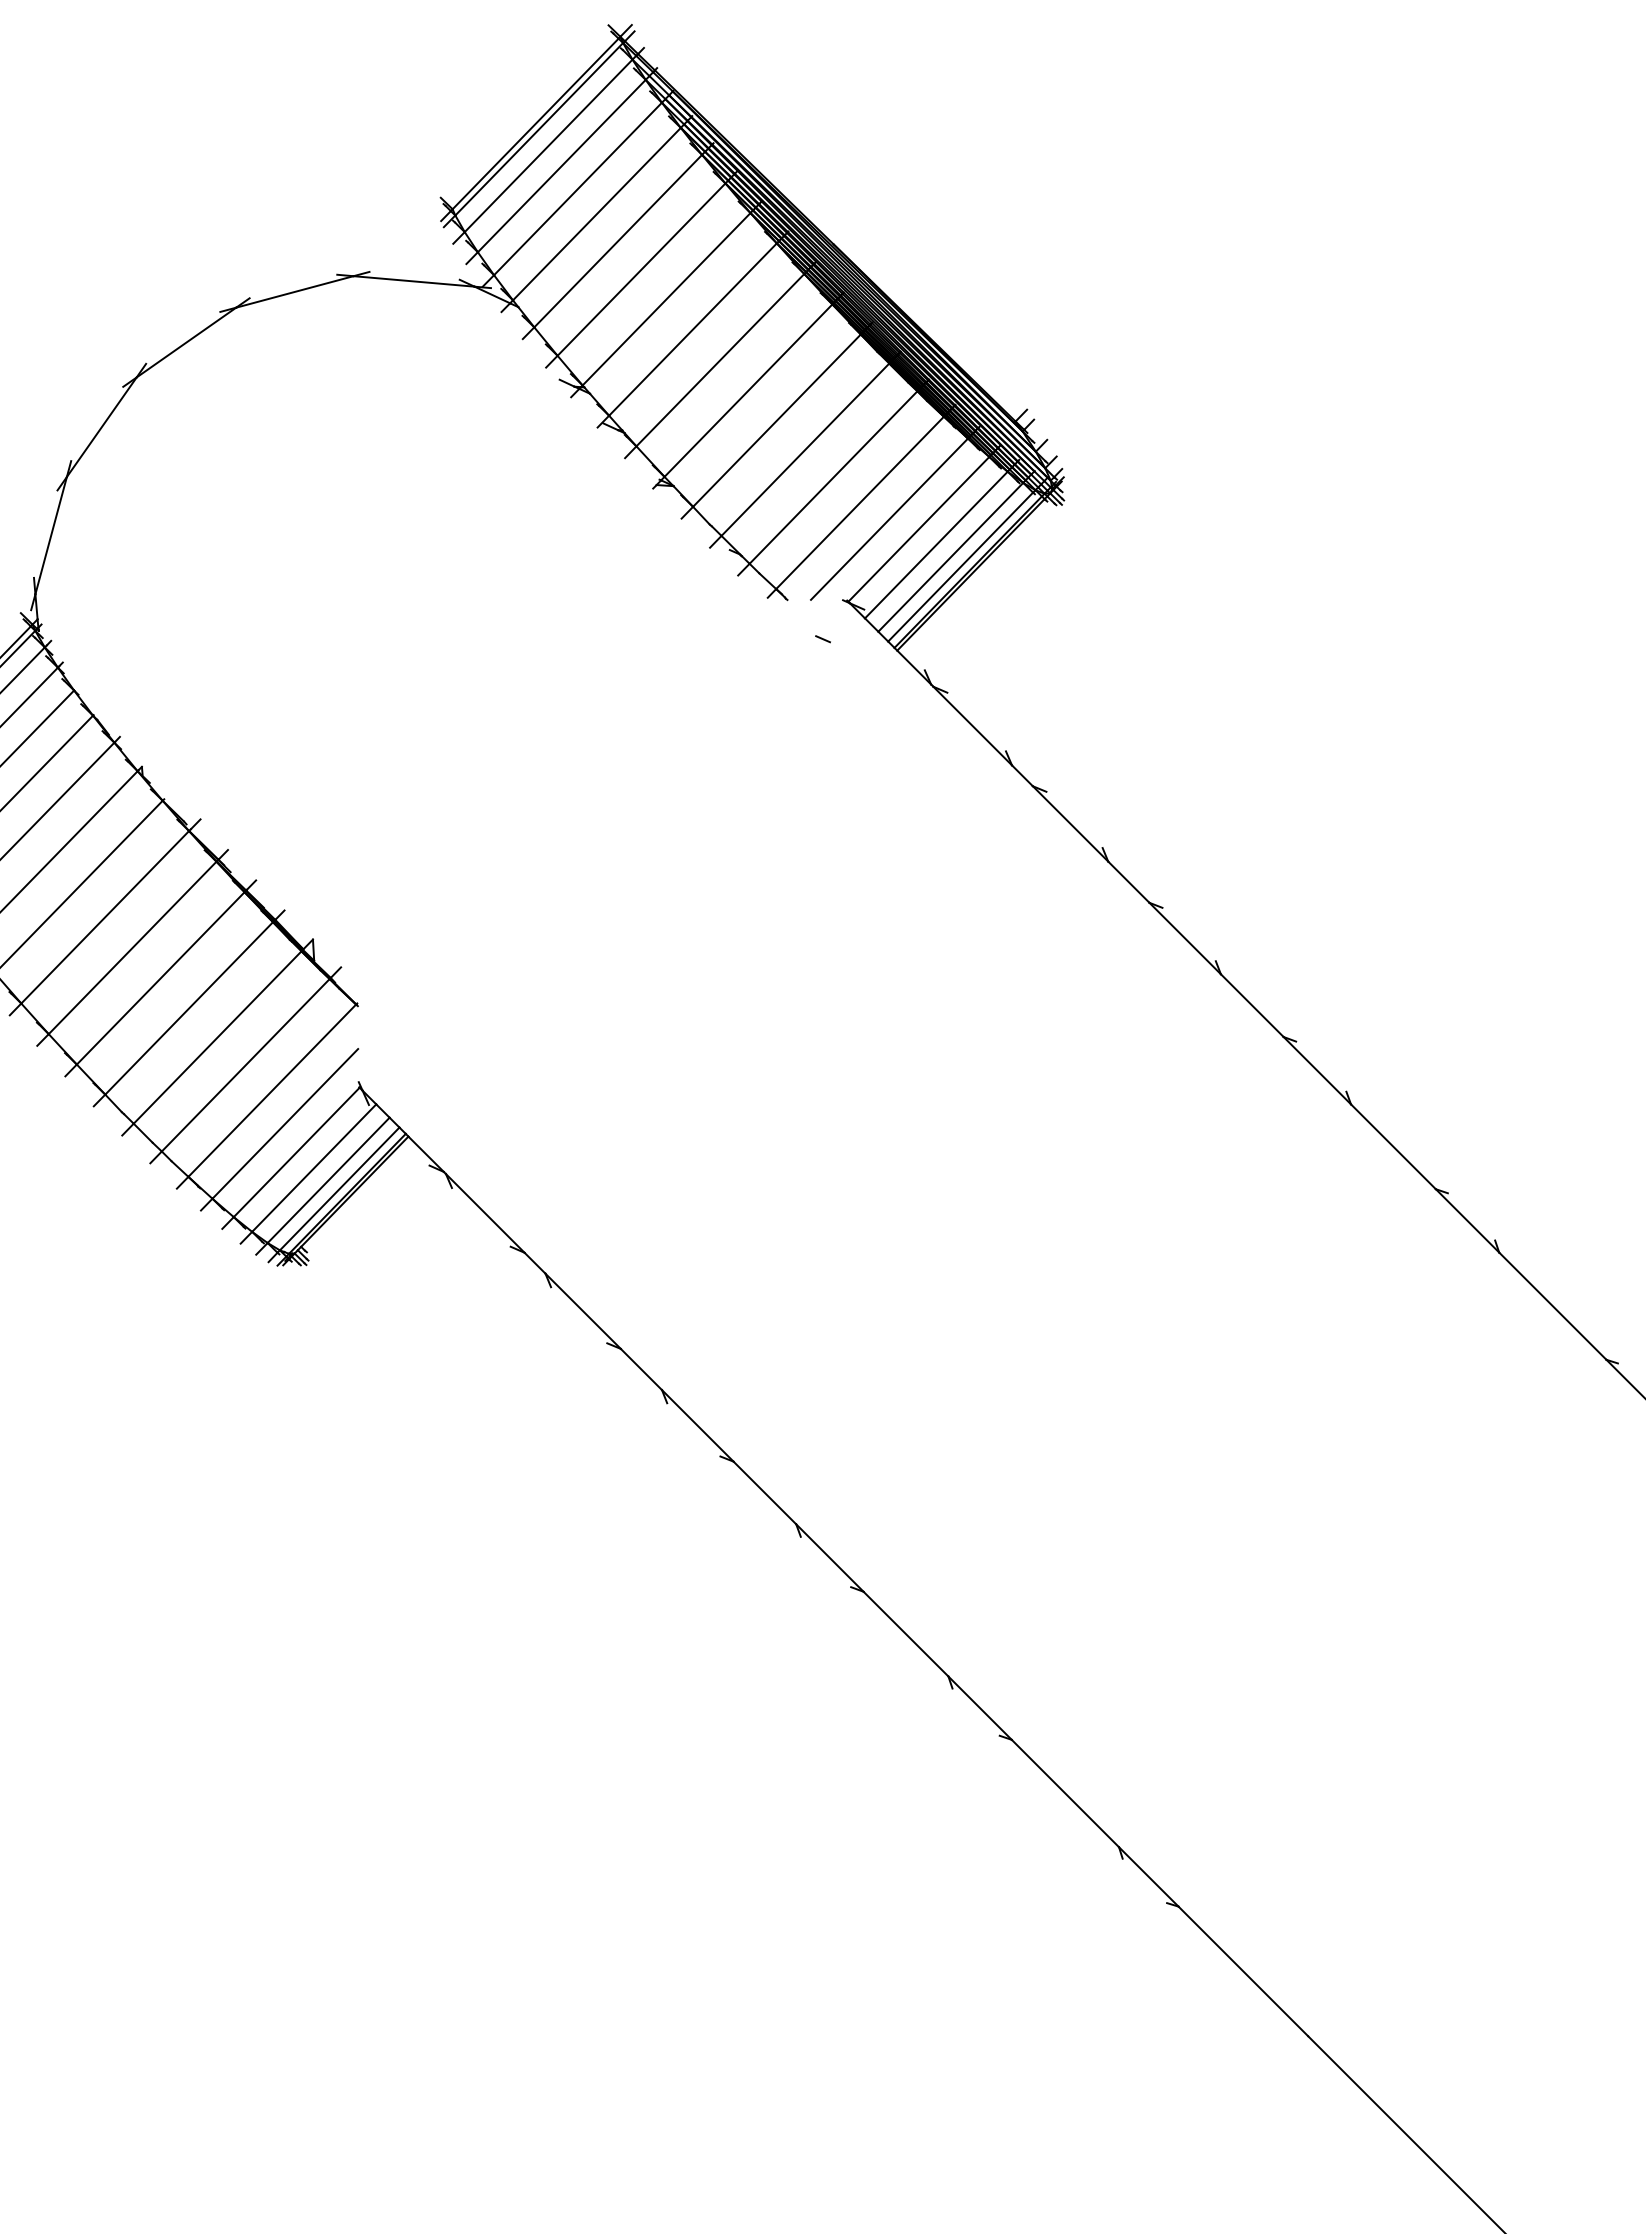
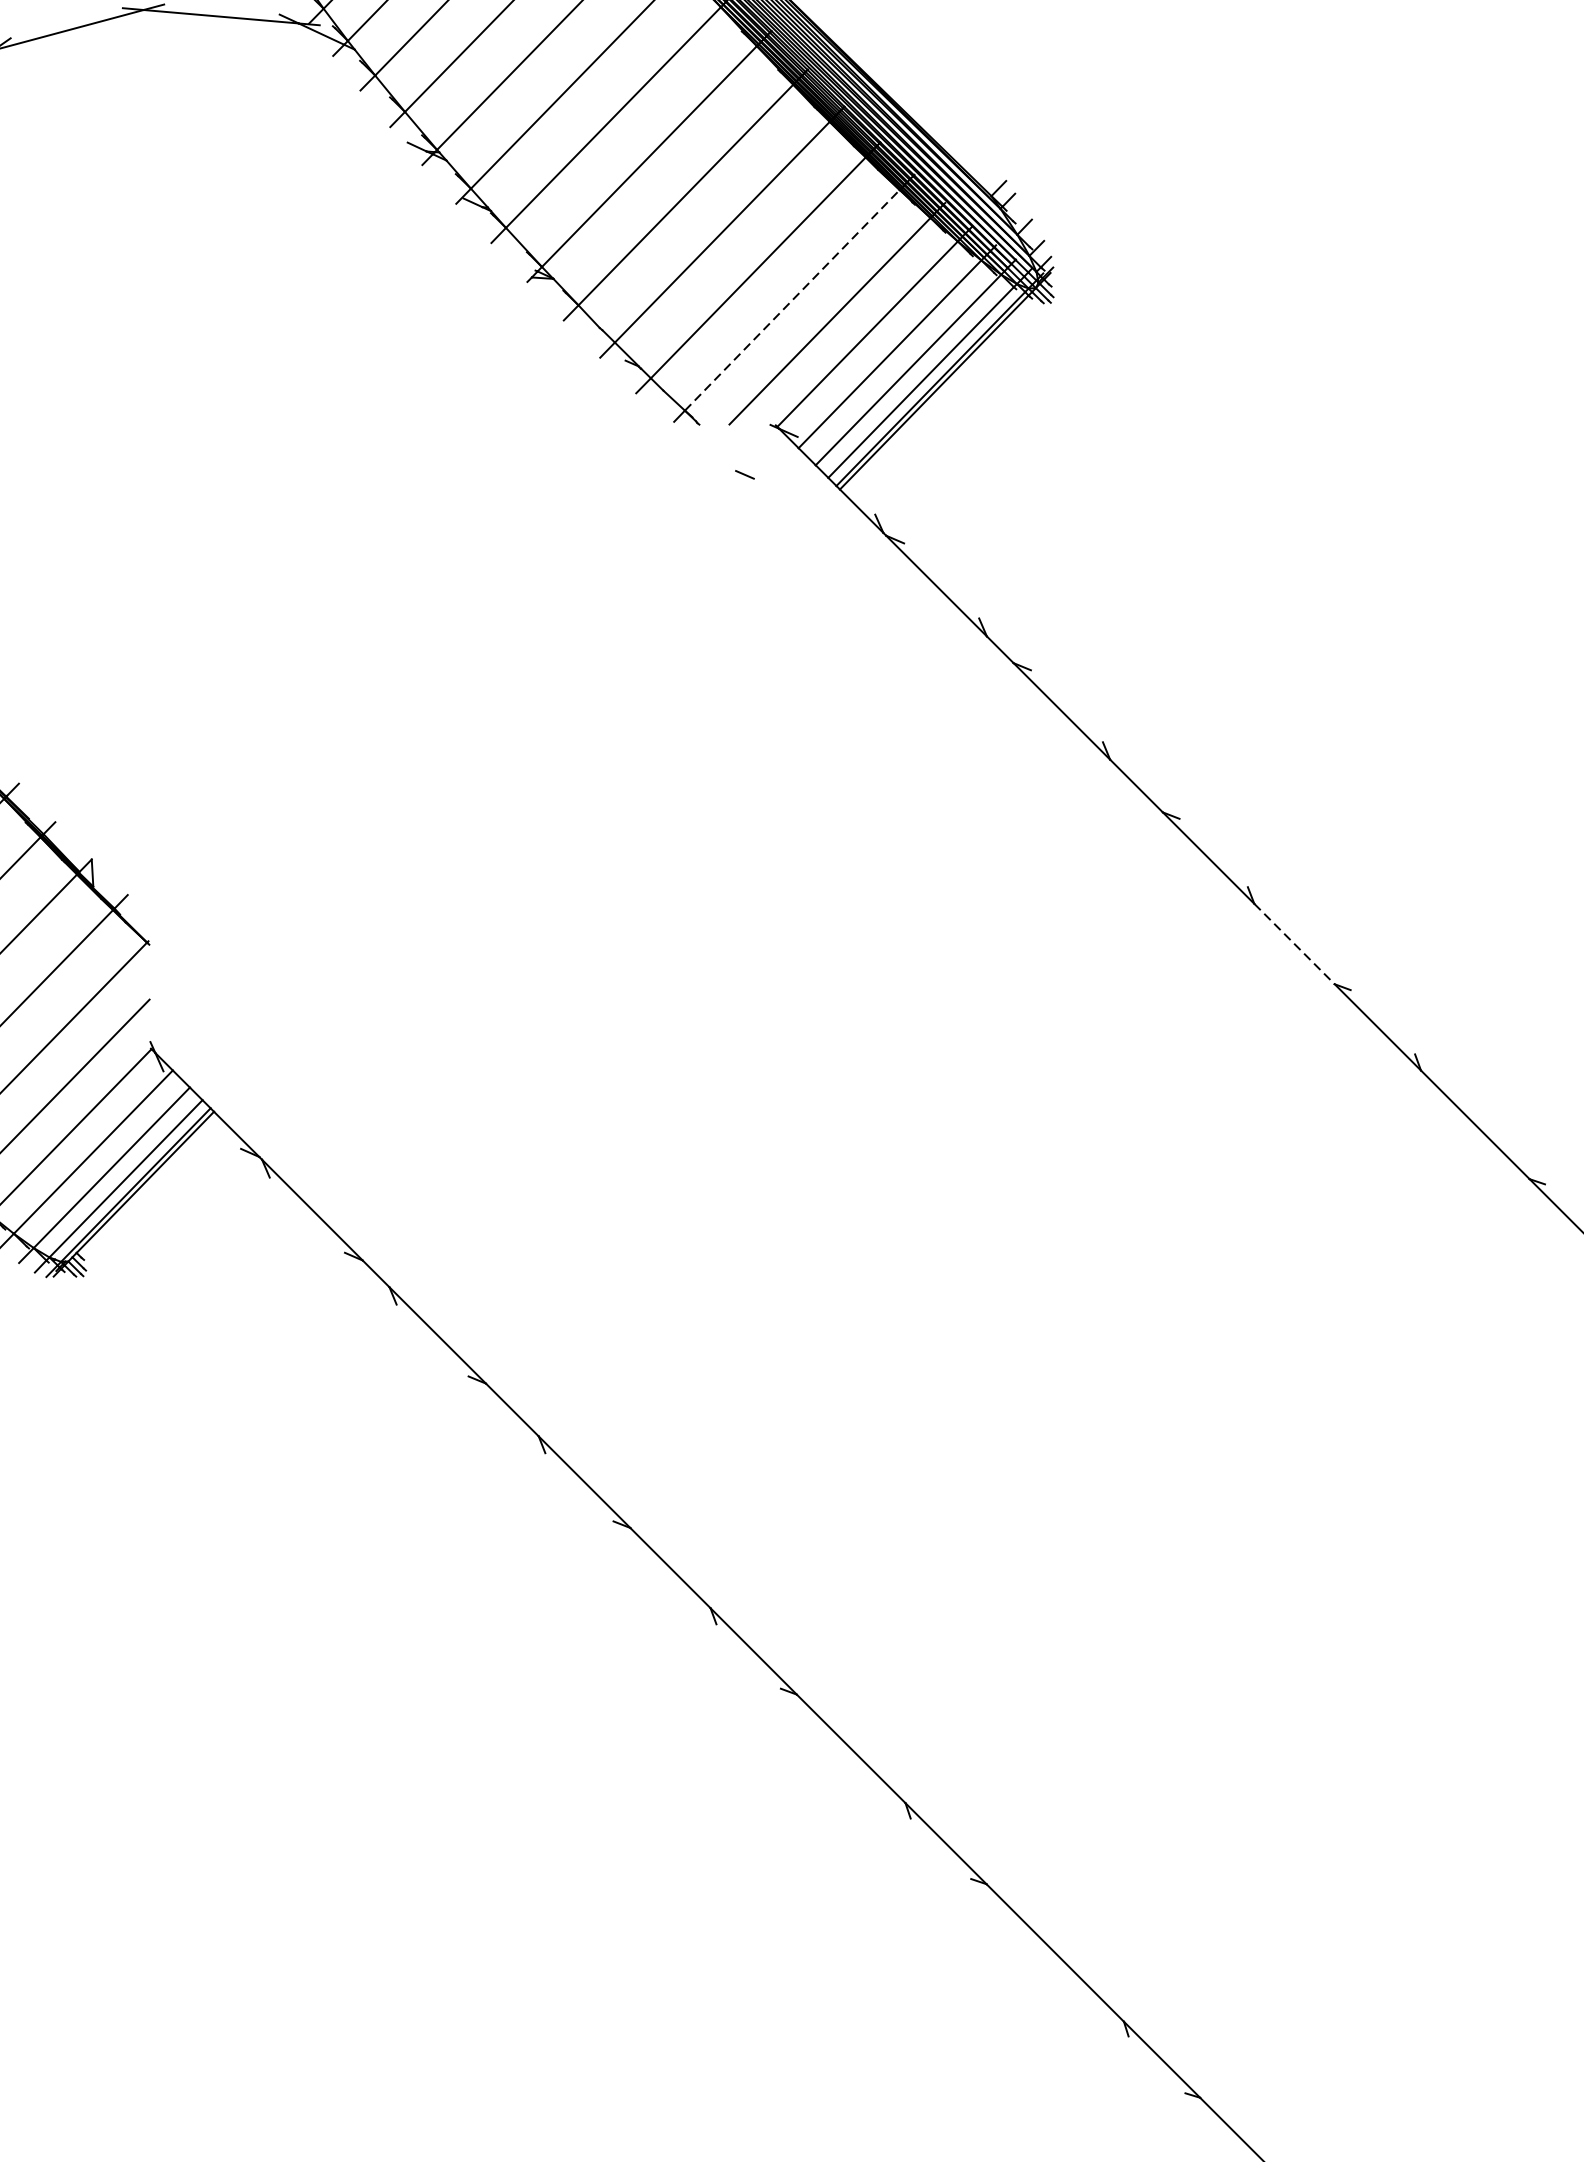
line: (860, 502) -> (792, 299), solid -> dashed
line: (1252, 1005) -> (1294, 943), solid -> dashed

